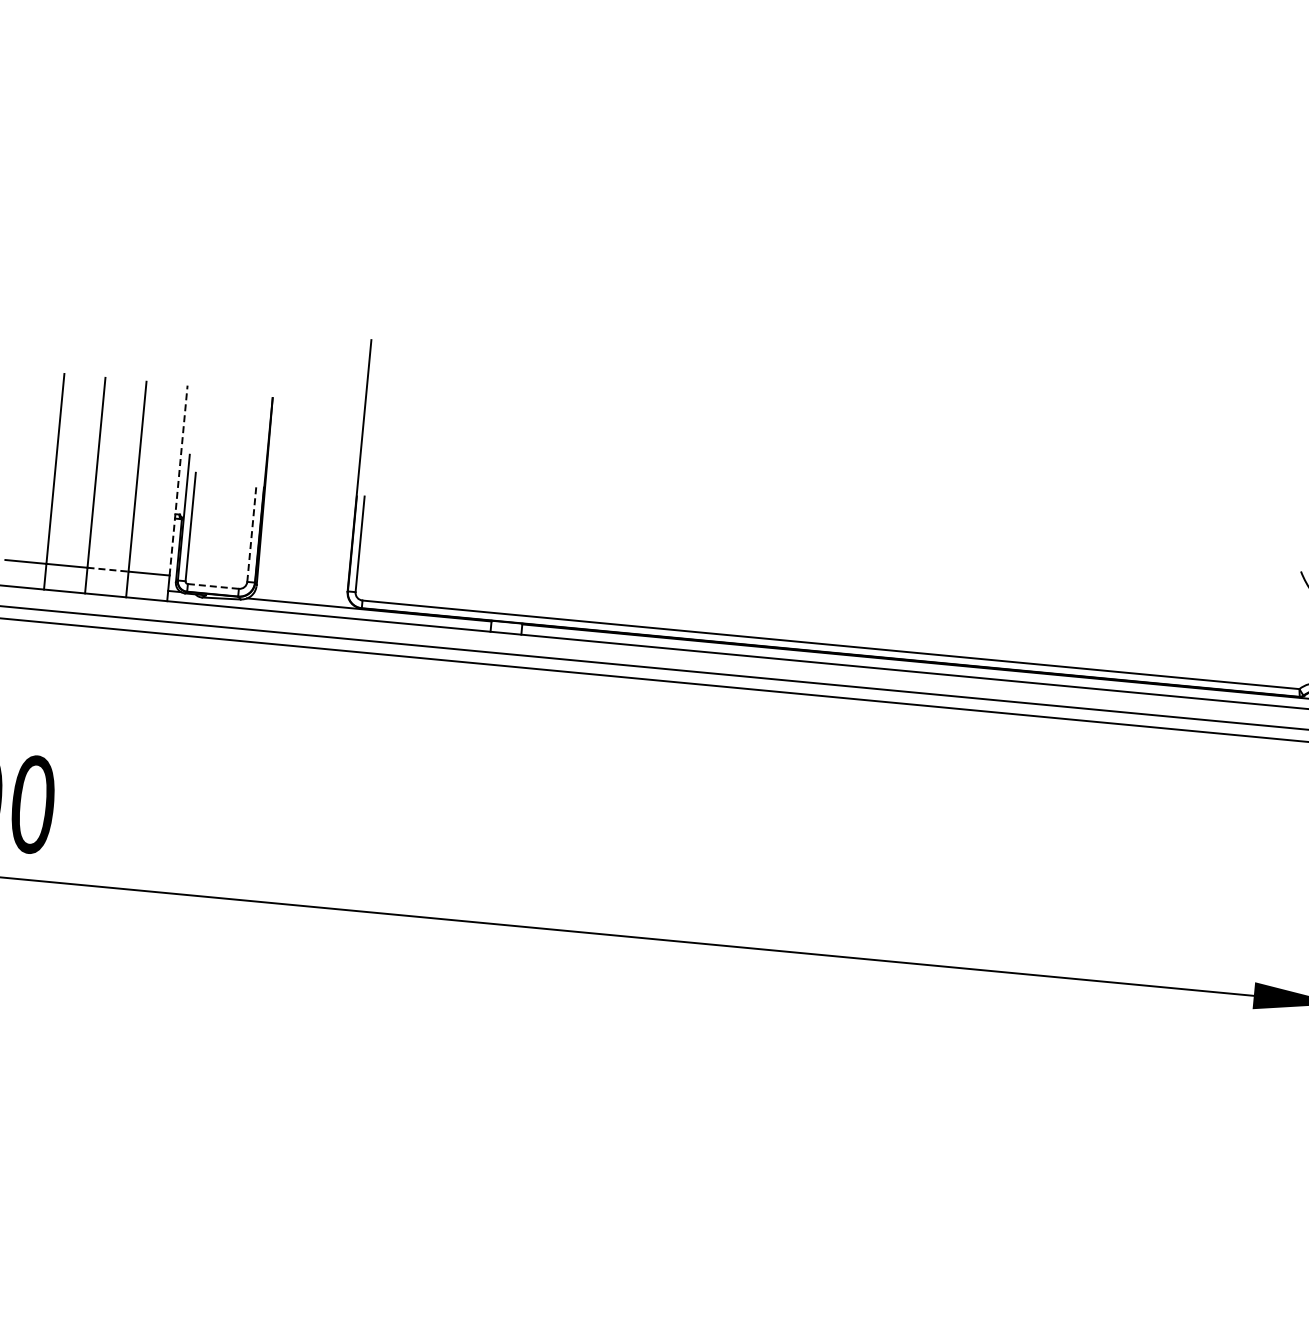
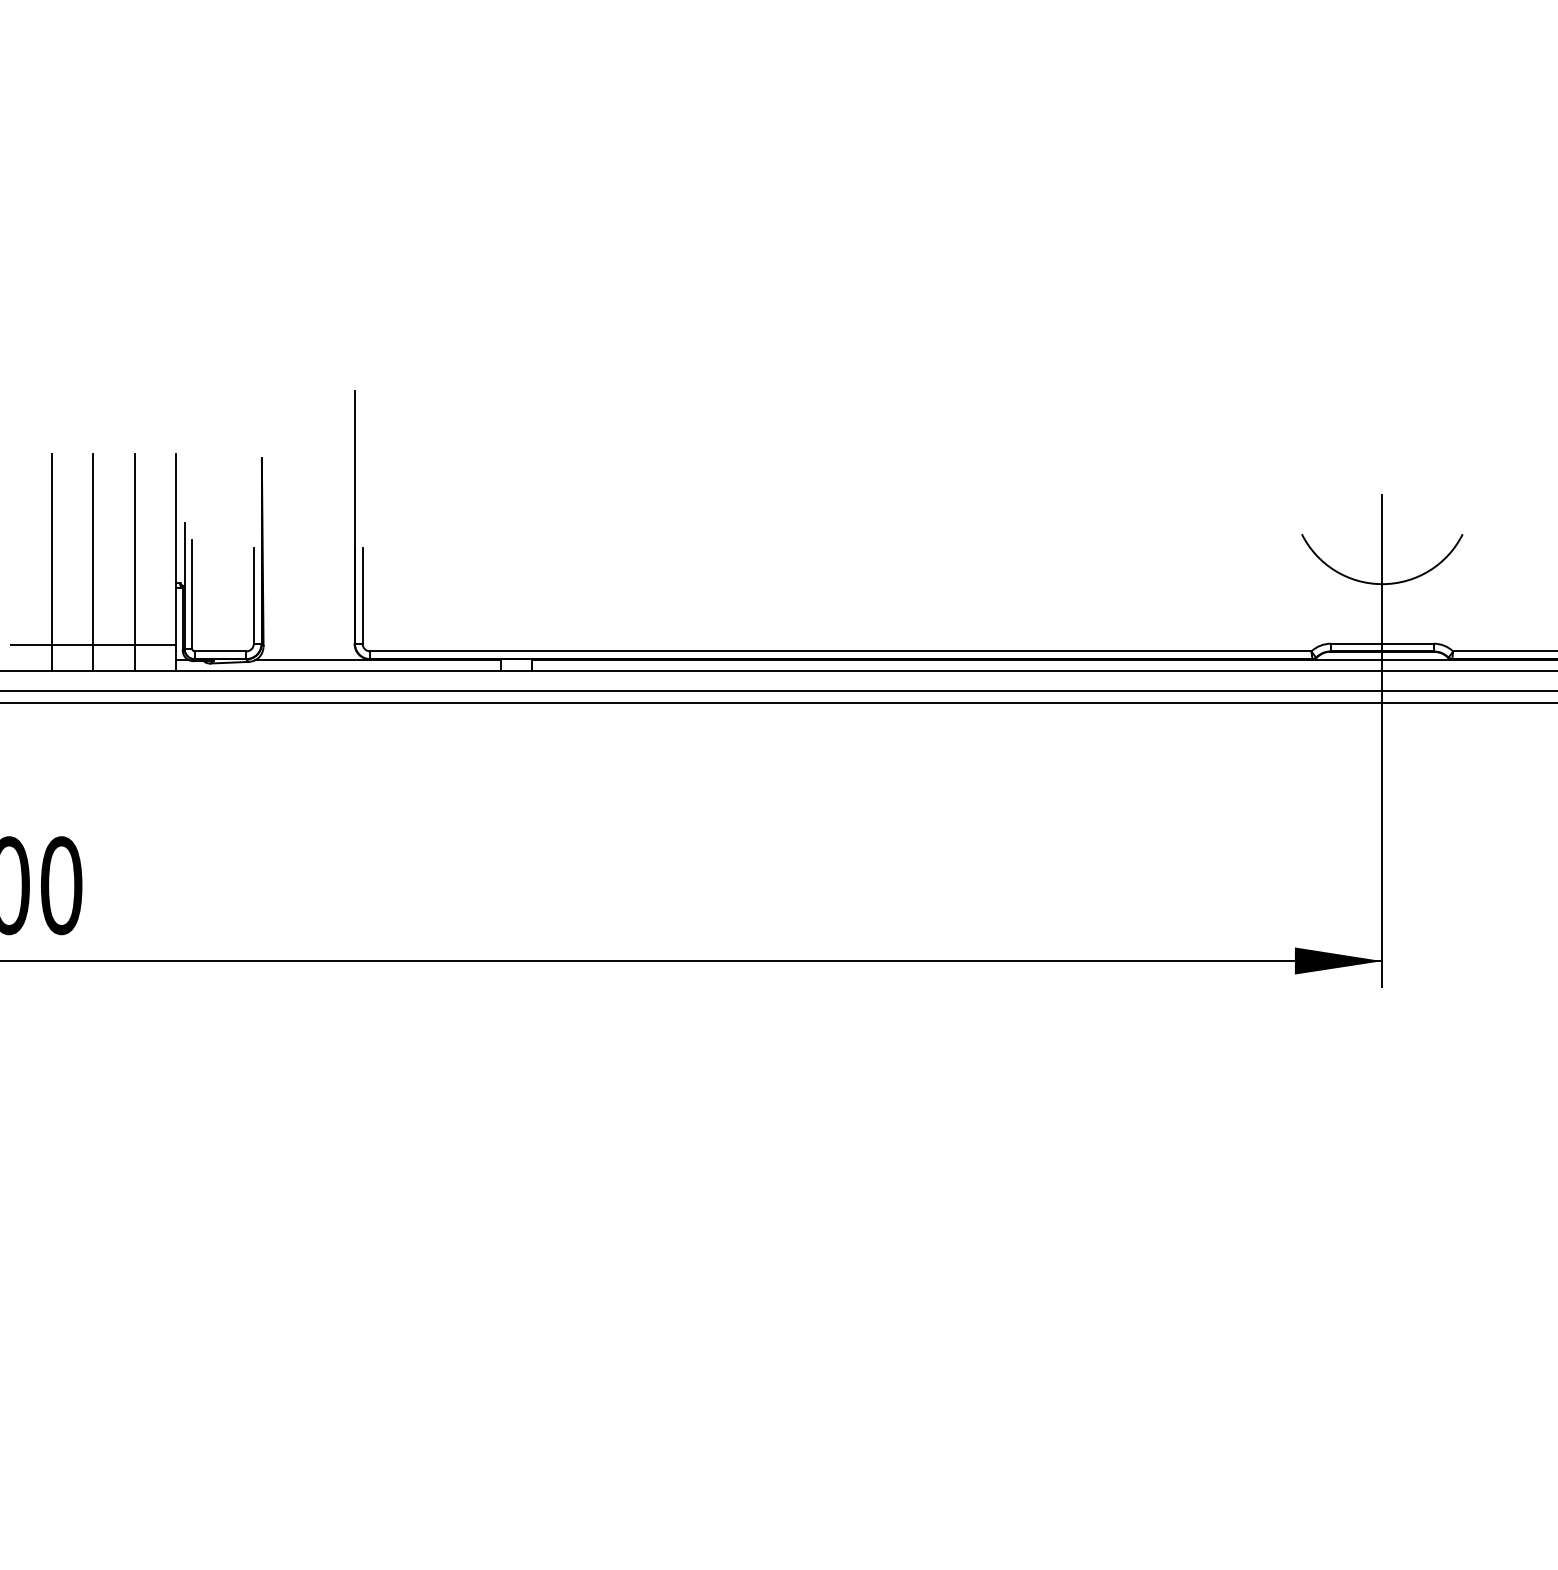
line: (178, 479) -> (175, 548), dashed -> solid
line: (251, 533) -> (253, 595), dashed -> solid
line: (108, 569) -> (114, 644), dashed -> solid
line: (213, 586) -> (220, 651), dashed -> solid

